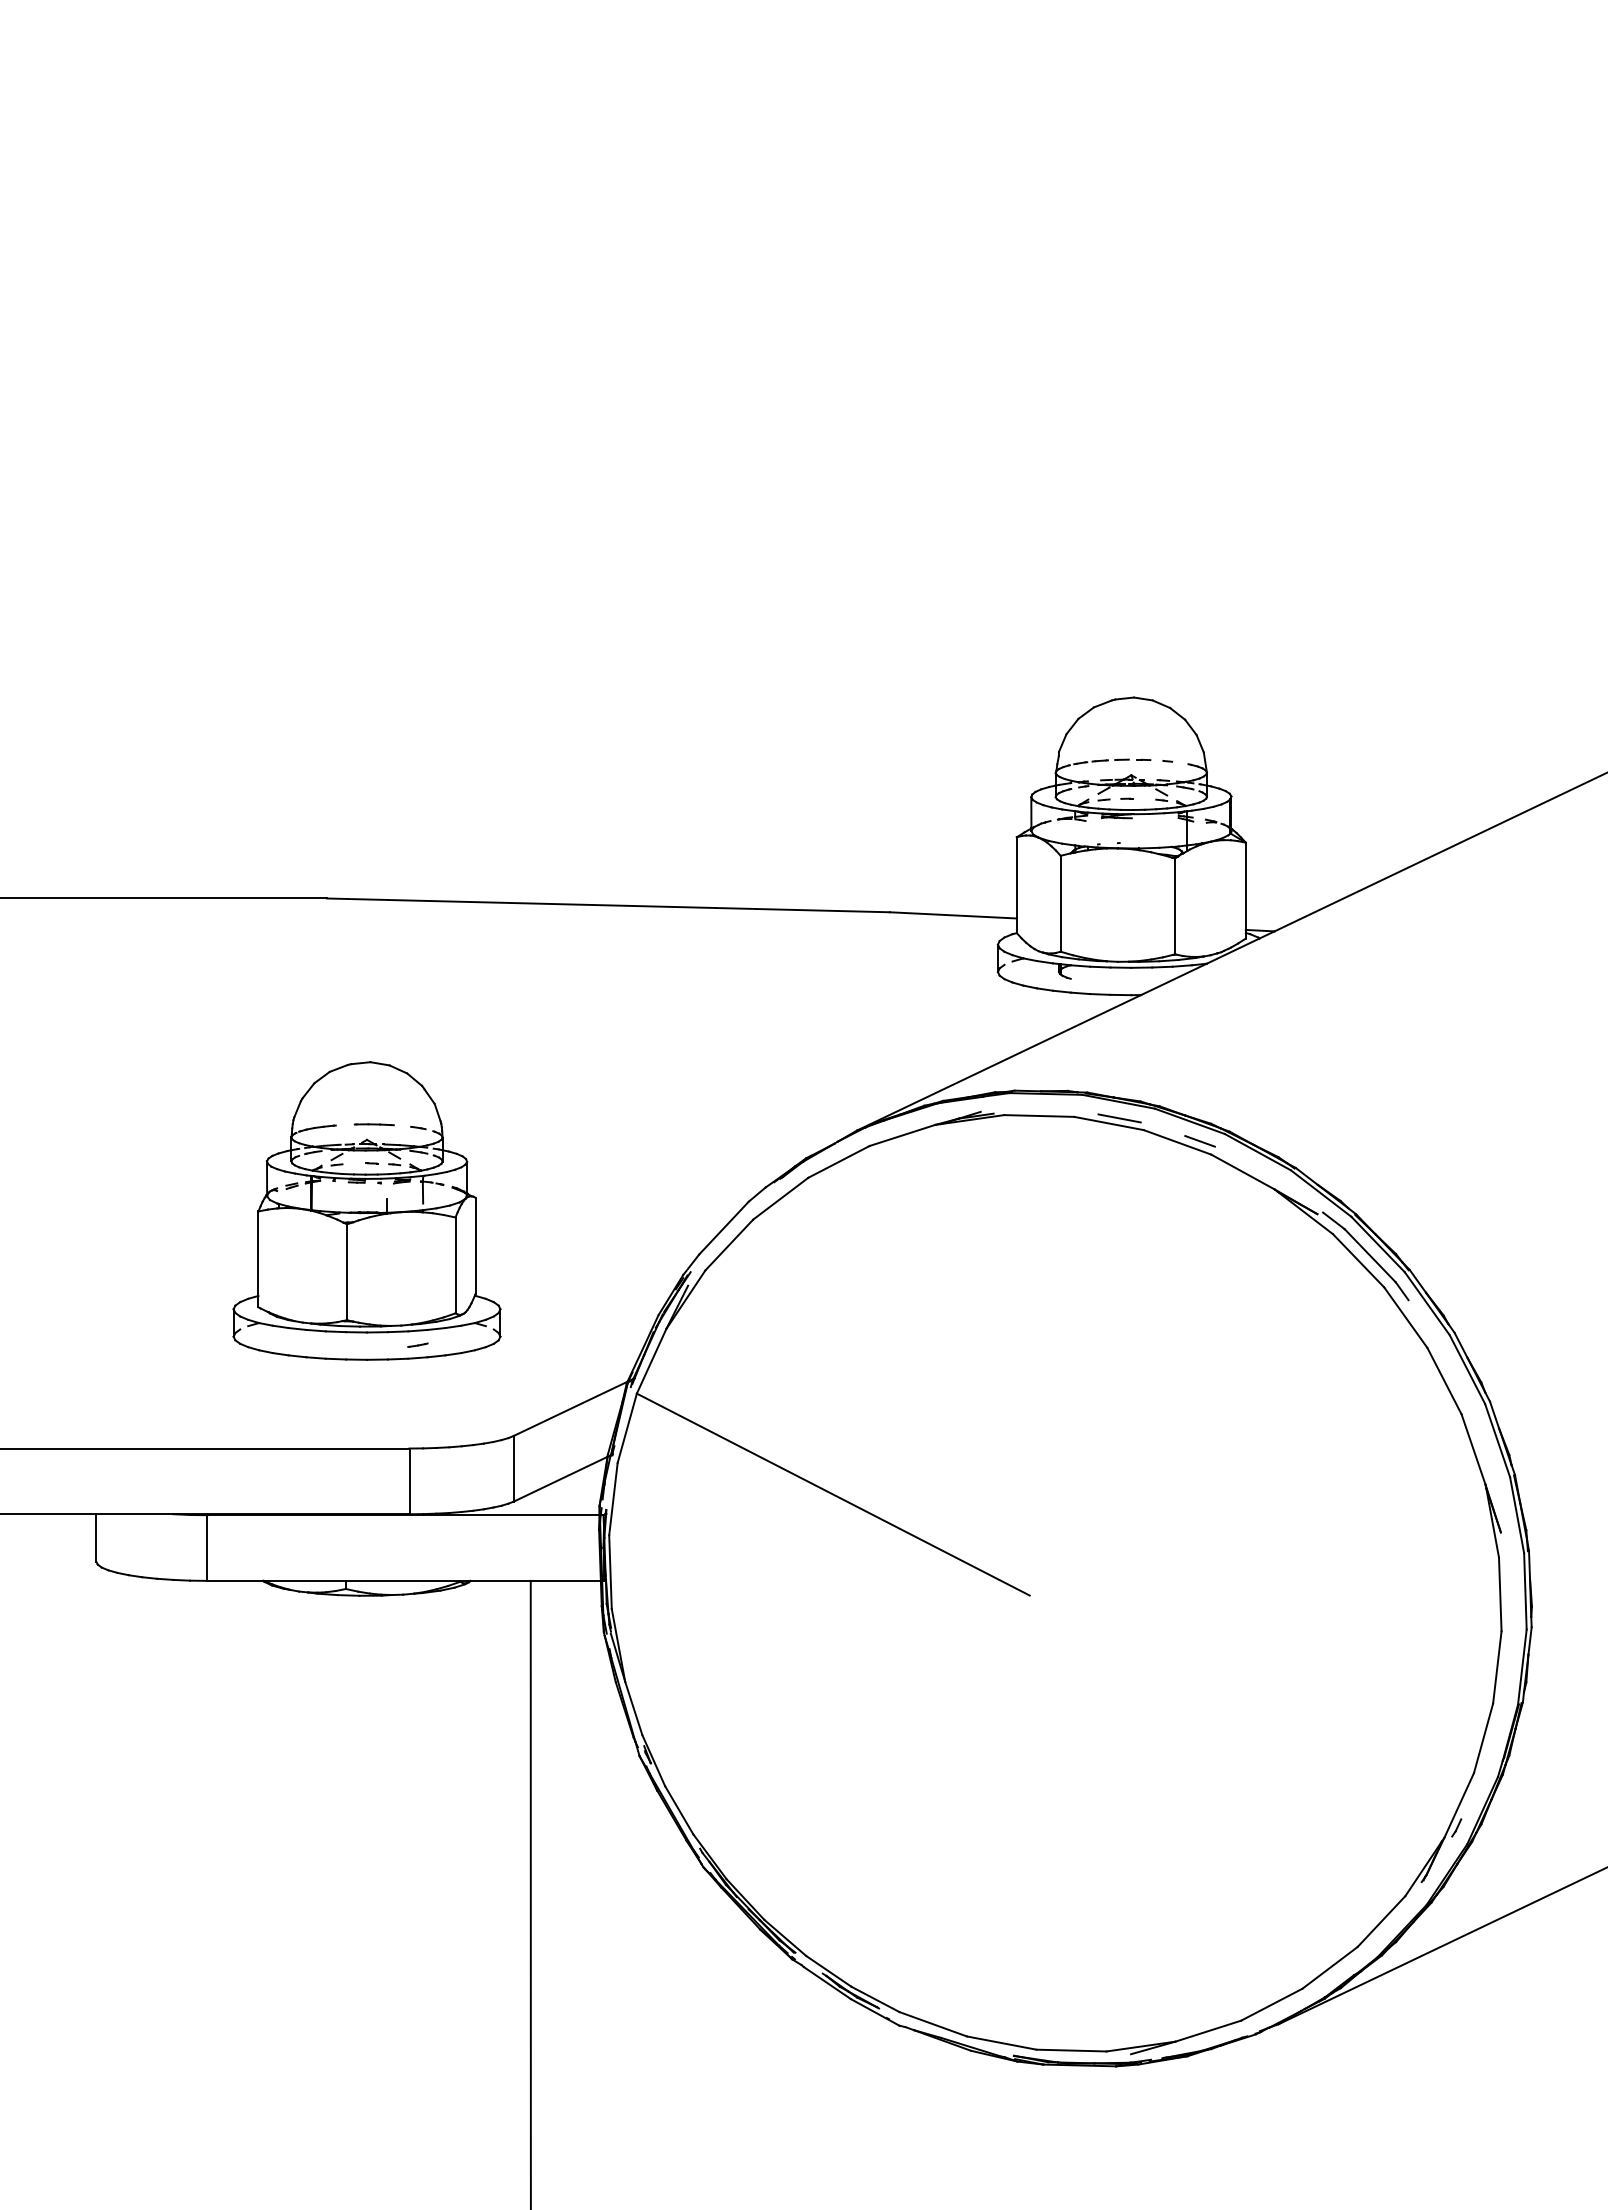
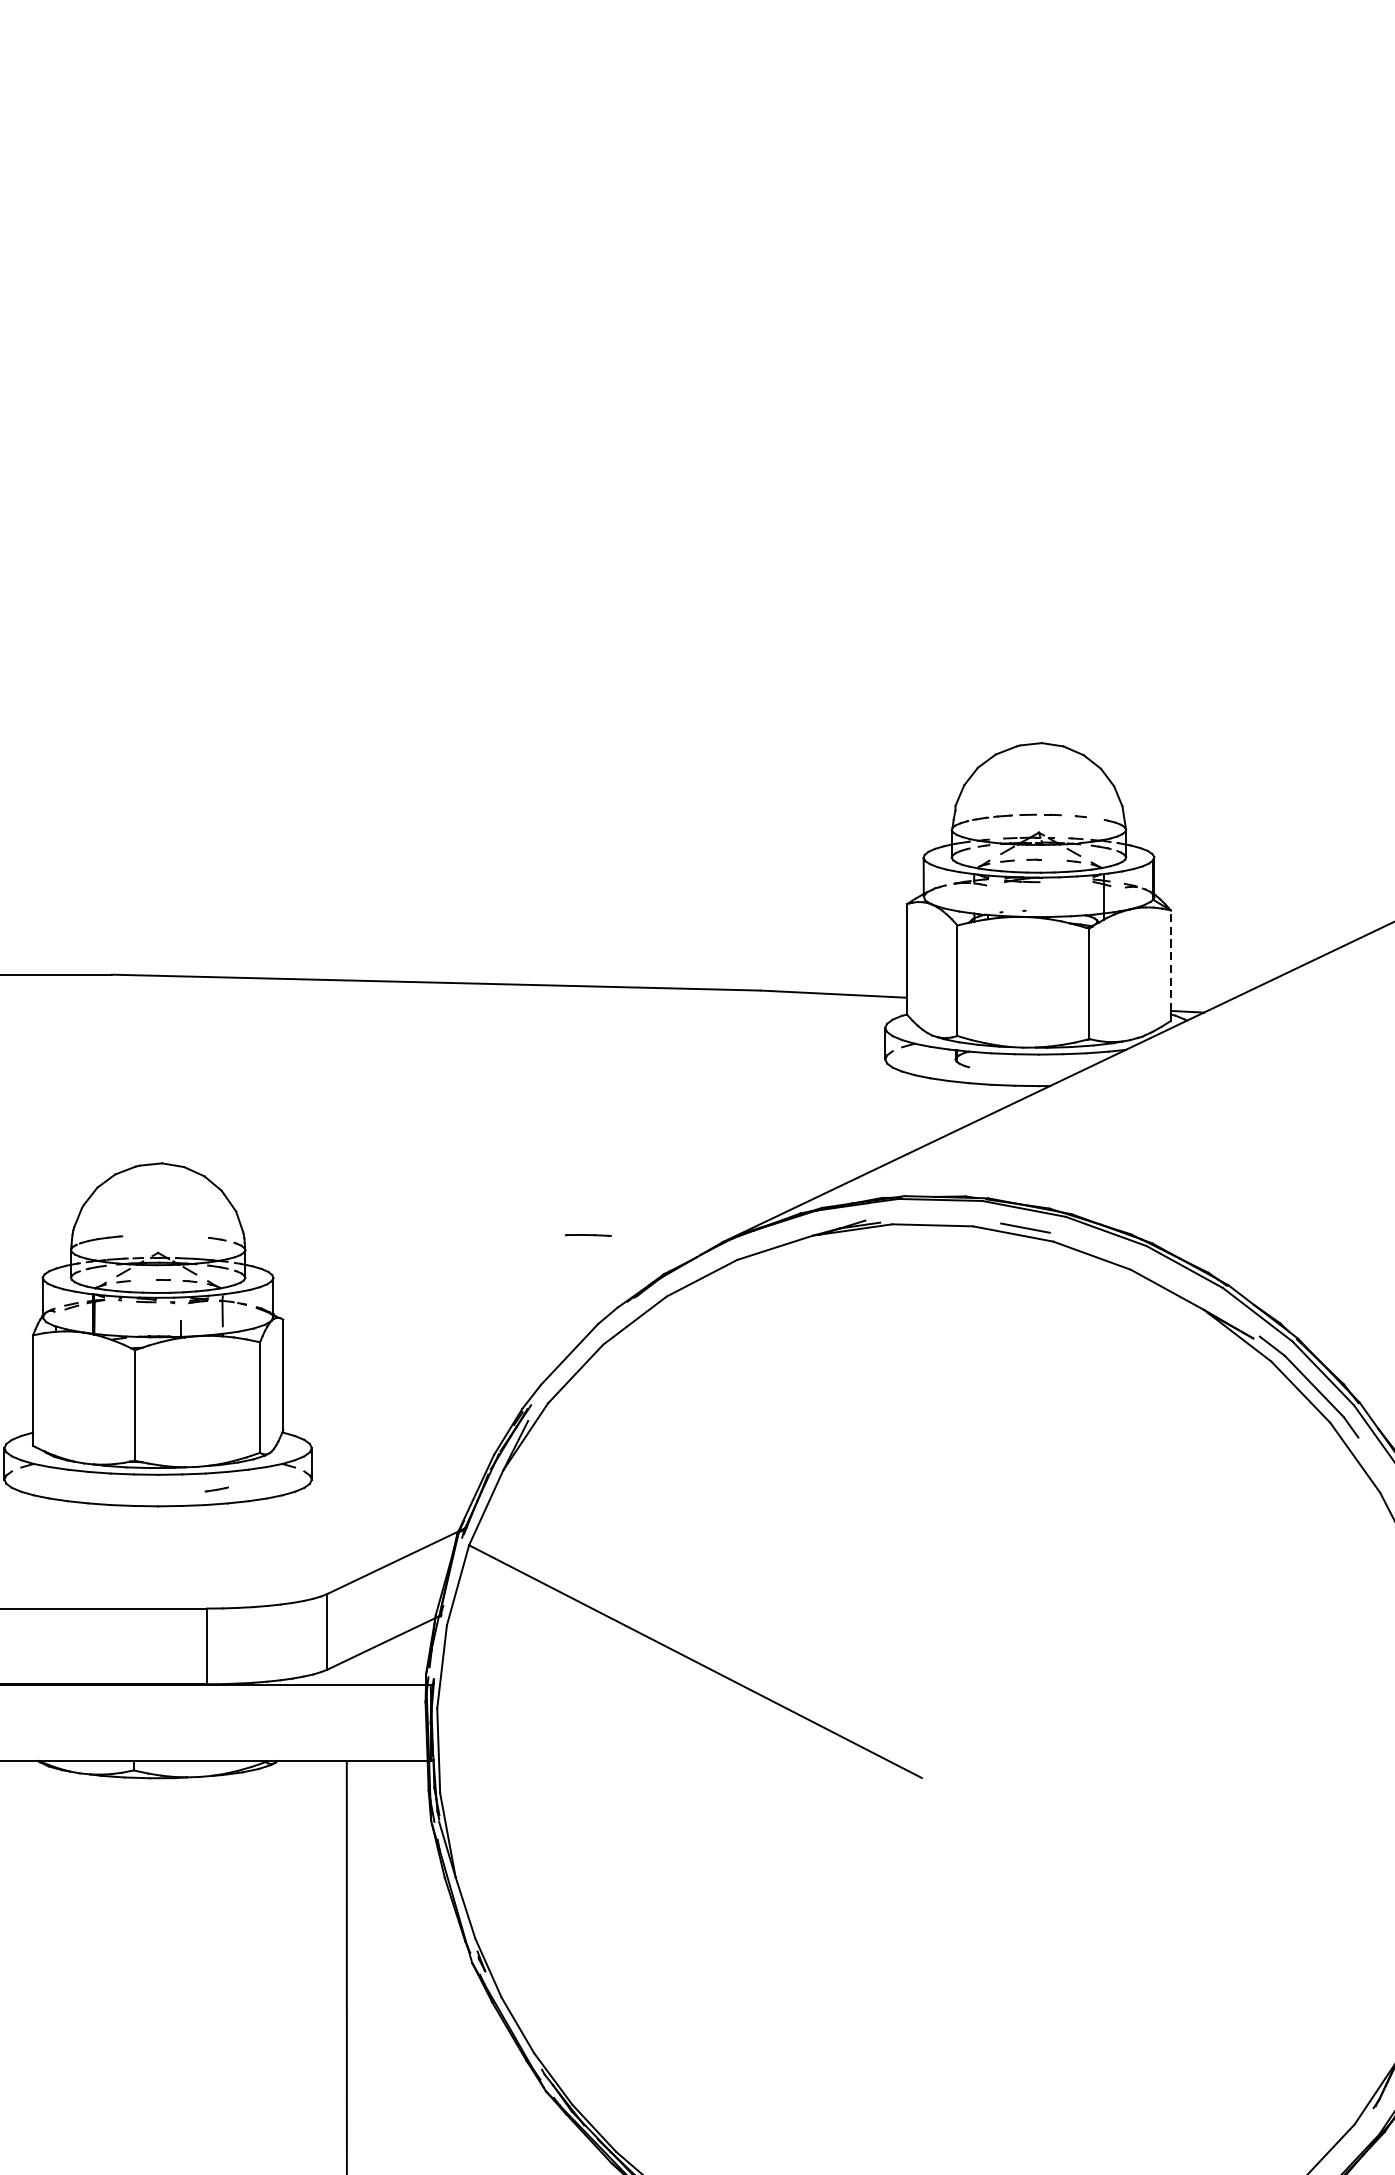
line: (1245, 886) -> (1170, 960), solid -> dashed
line: (373, 1124) -> (587, 1235), moved
line: (1199, 1141) -> (1117, 1254), removed

